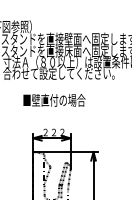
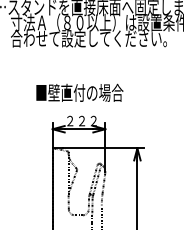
text: (54, 100) -> (79, 93), moved

